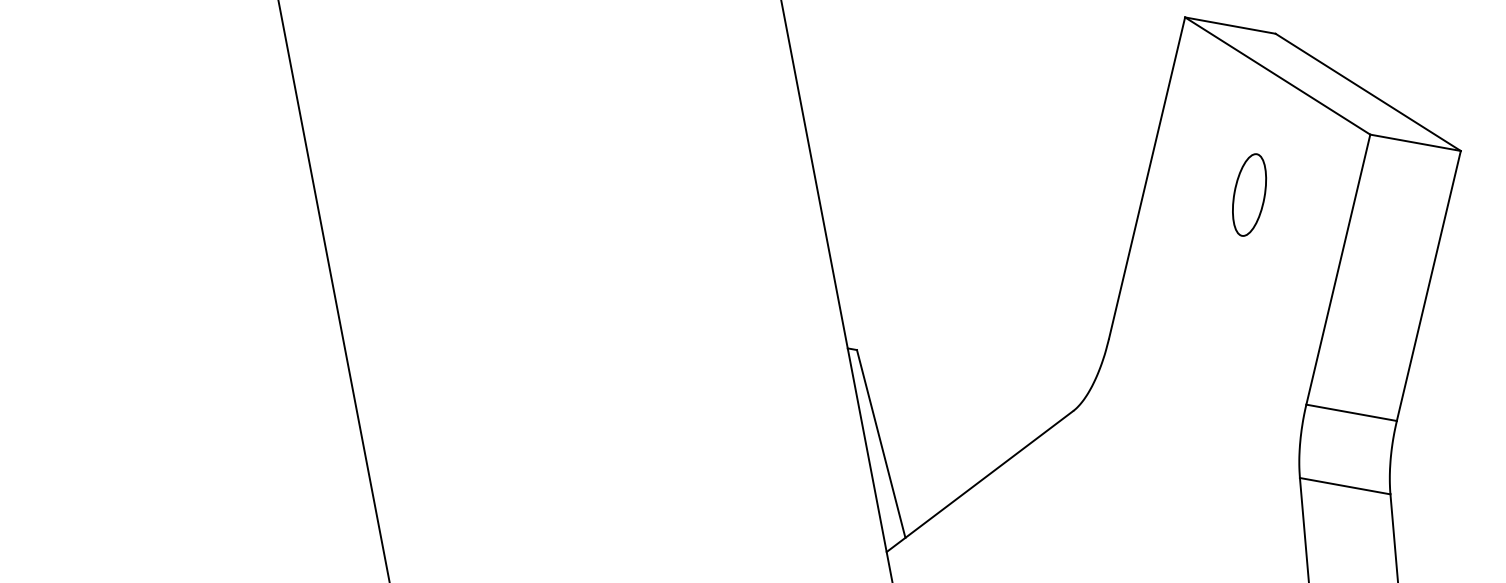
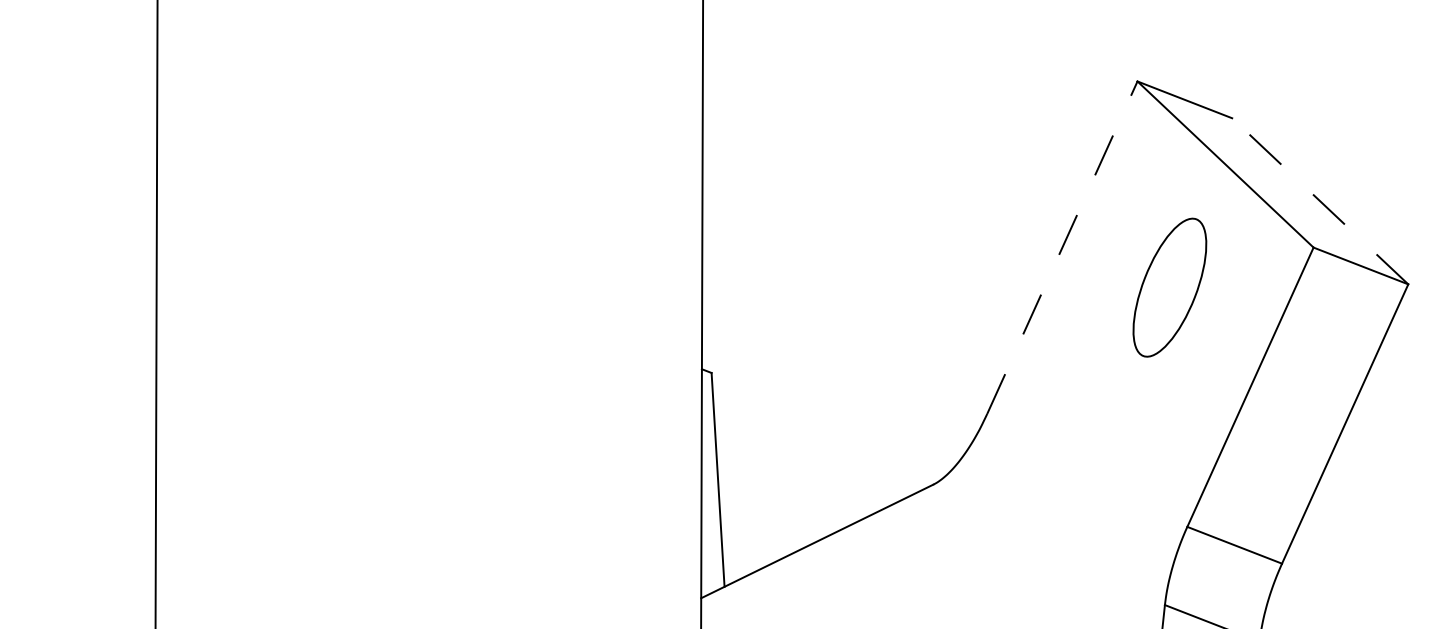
line: (1368, 92) -> (1320, 201), solid -> dashed
line: (1147, 177) -> (1062, 247), solid -> dashed
part: (1249, 194) -> (1169, 287), size x1.6

